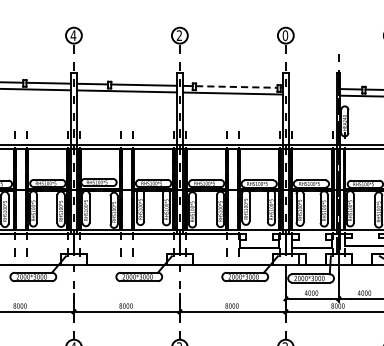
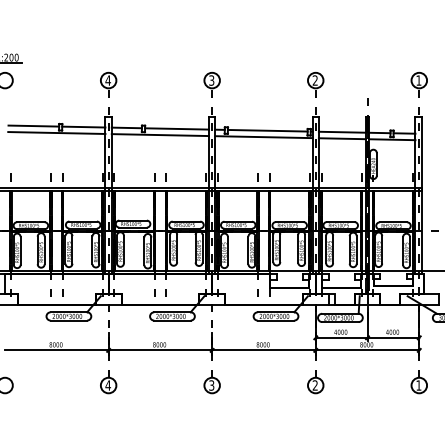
text: (179, 35) -> (211, 80), 2 -> 3
text: (284, 35) -> (314, 80), 0 -> 2
line: (236, 86) -> (267, 130), dashed -> solid
line: (312, 87) -> (341, 131), added
line: (312, 94) -> (341, 138), added

